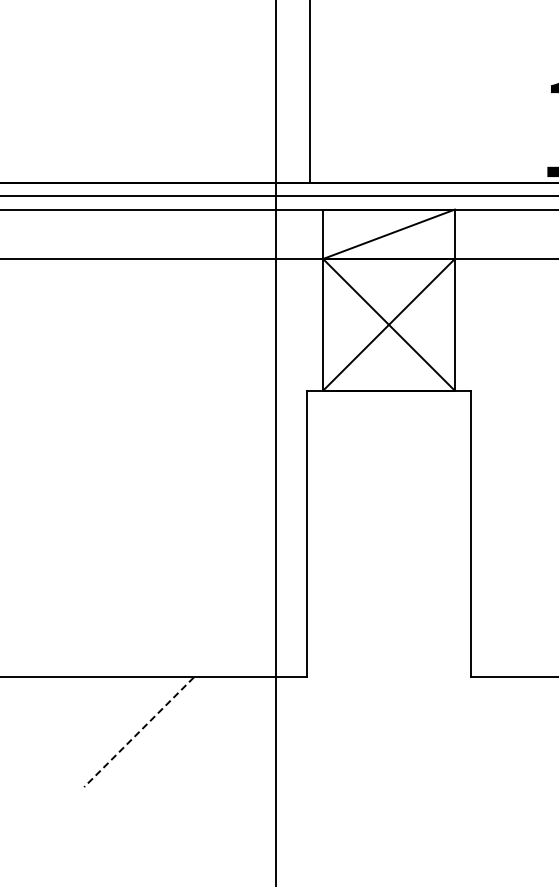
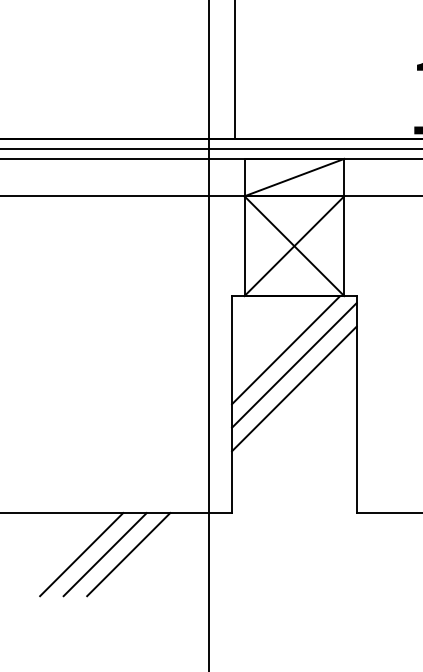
line: (377, 461) -> (285, 349), added
line: (388, 481) -> (294, 364), added
line: (388, 513) -> (294, 388), added
line: (107, 732) -> (81, 554), added
line: (139, 732) -> (105, 554), dashed -> solid
line: (170, 732) -> (128, 554), added

